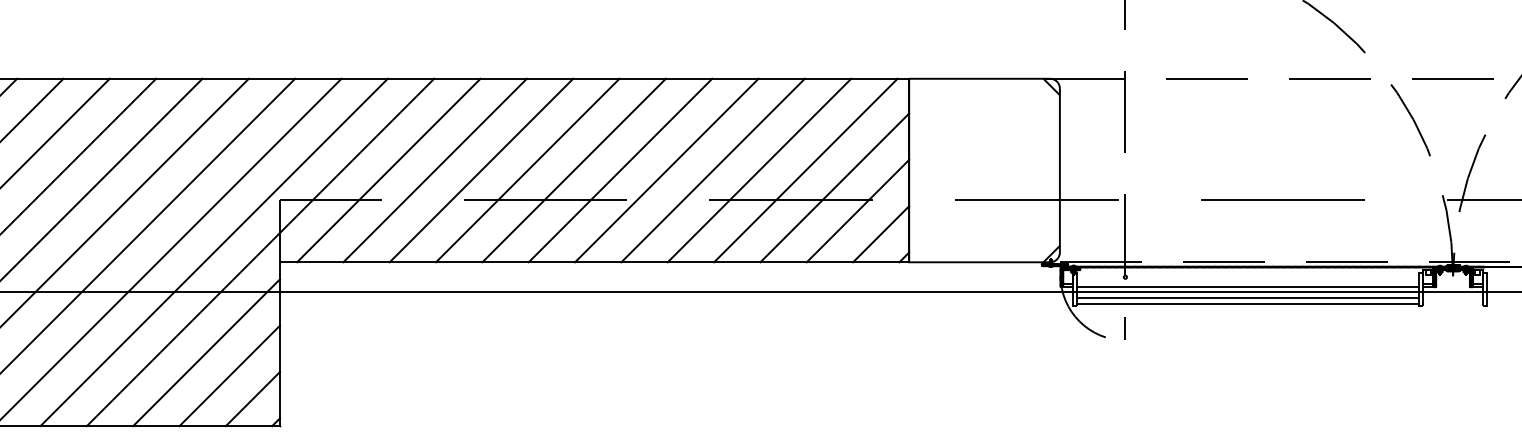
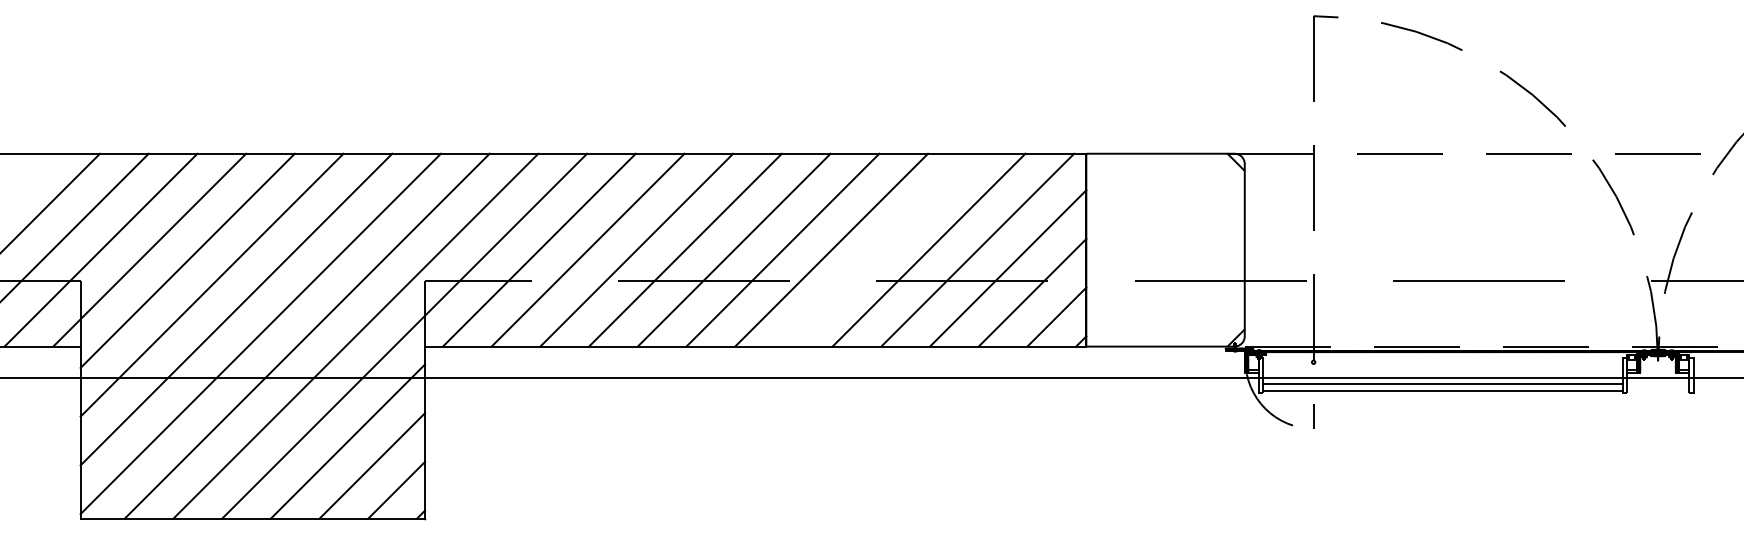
line: (712, 169) -> (879, 249), removed
line: (1248, 286) -> (1442, 372), removed

